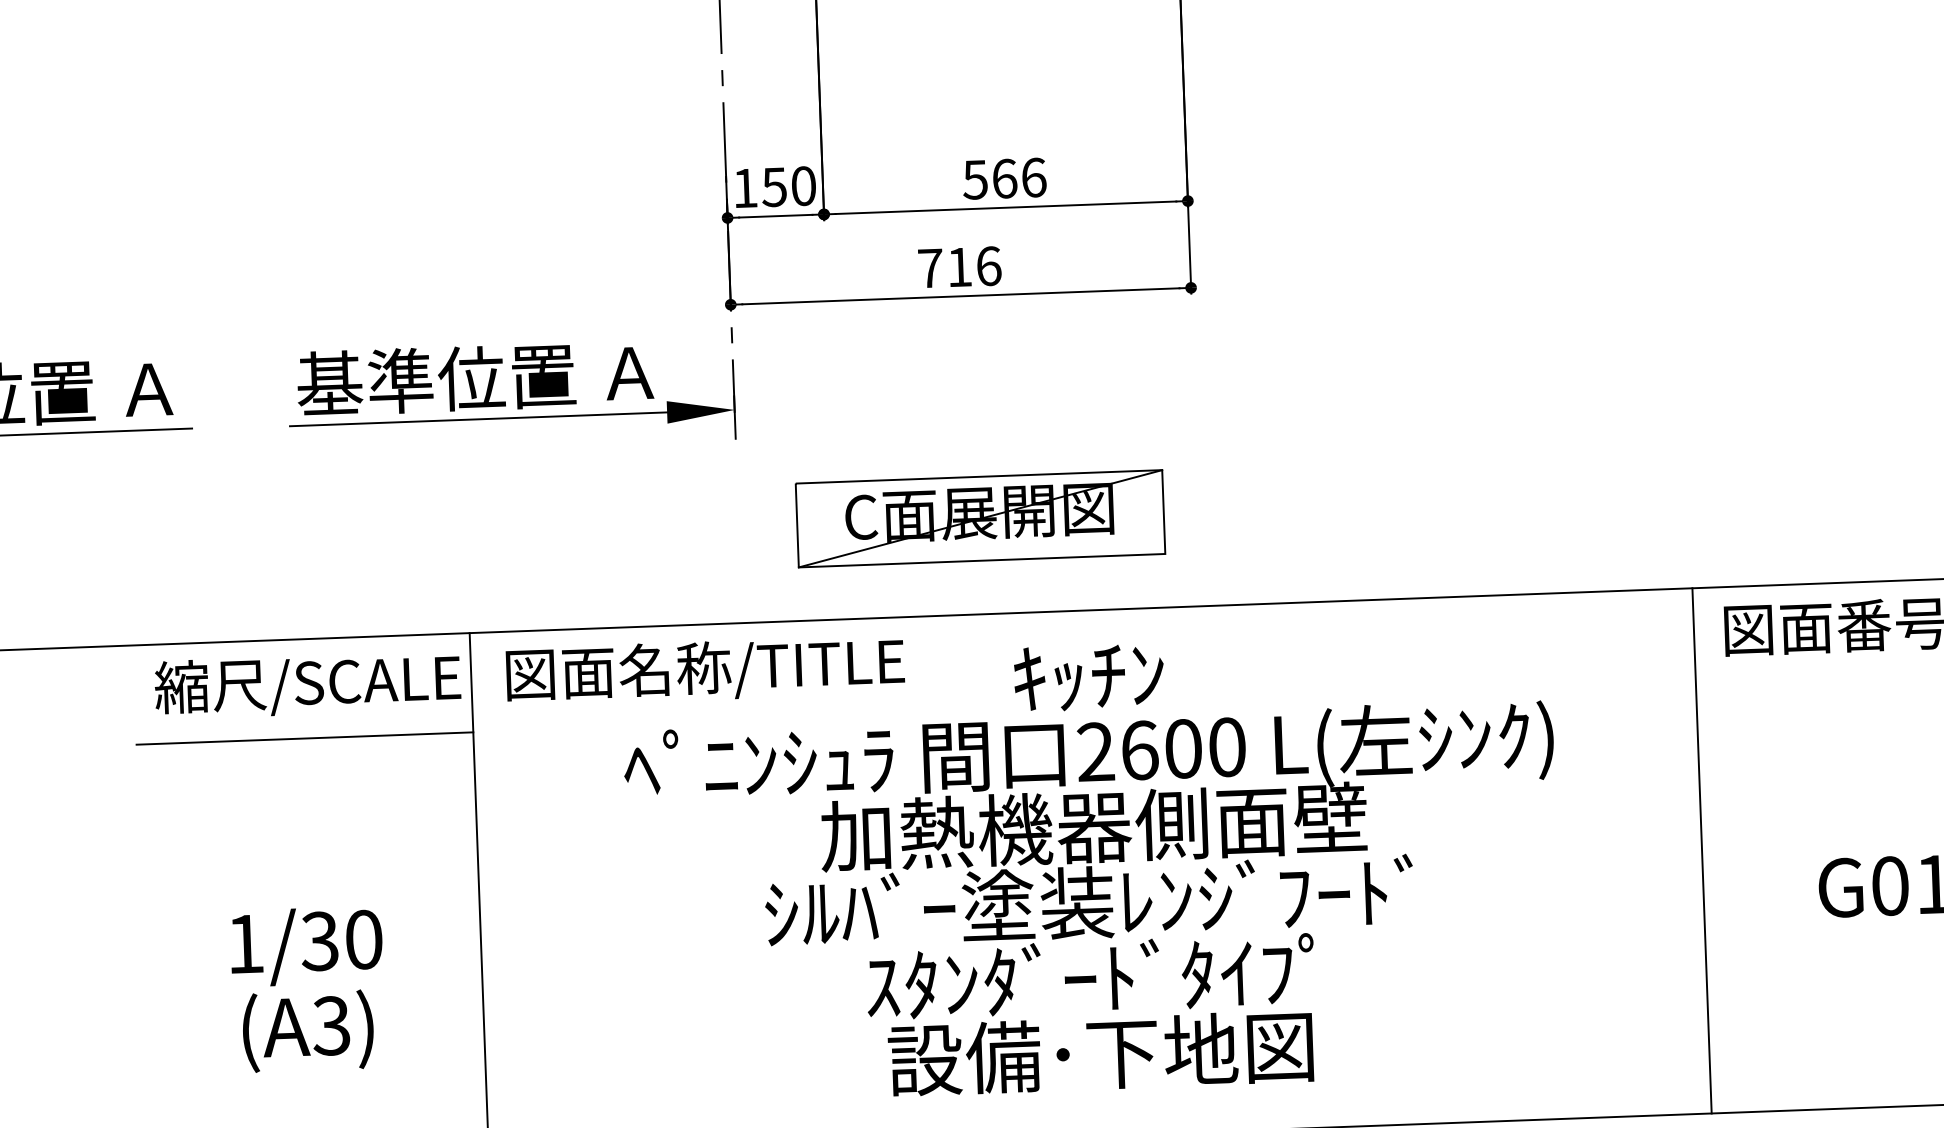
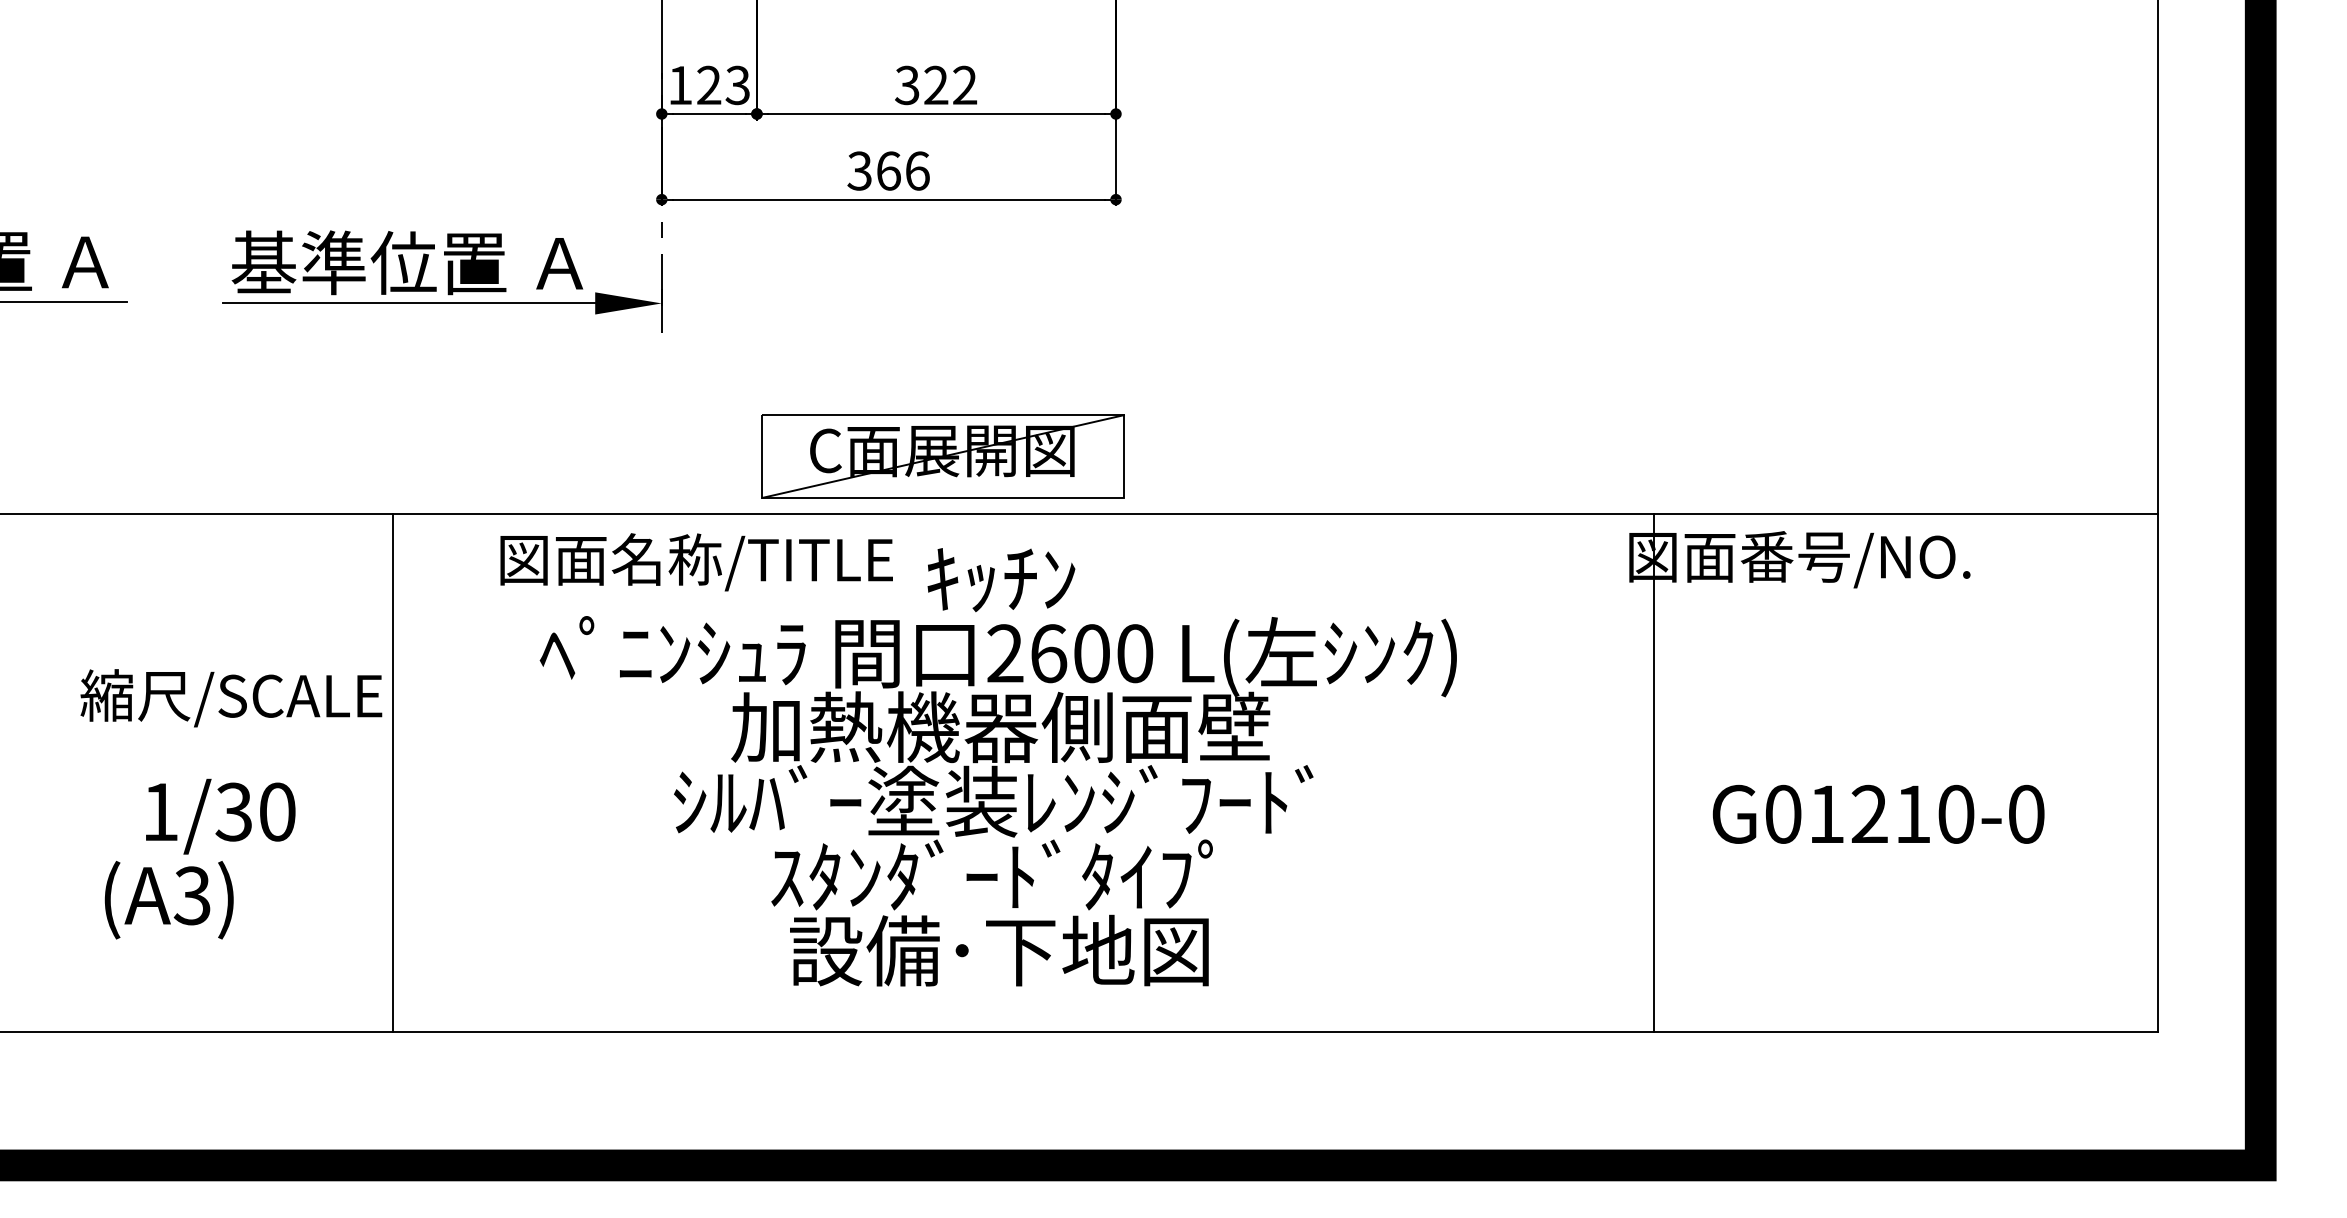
text: (1004, 178) -> (936, 85), 566 -> 322
text: (788, 186) -> (722, 85), 150 -> 123
text: (944, 267) -> (873, 170), 716 -> 366
part: (979, 518) -> (942, 456), moved
text: (705, 670) -> (696, 562), moved
text: (308, 685) -> (231, 698), moved
line: (304, 738) -> (226, 611), removed
line: (1702, 850) -> (1654, 772), moved
text: (307, 1031) -> (168, 900), moved

